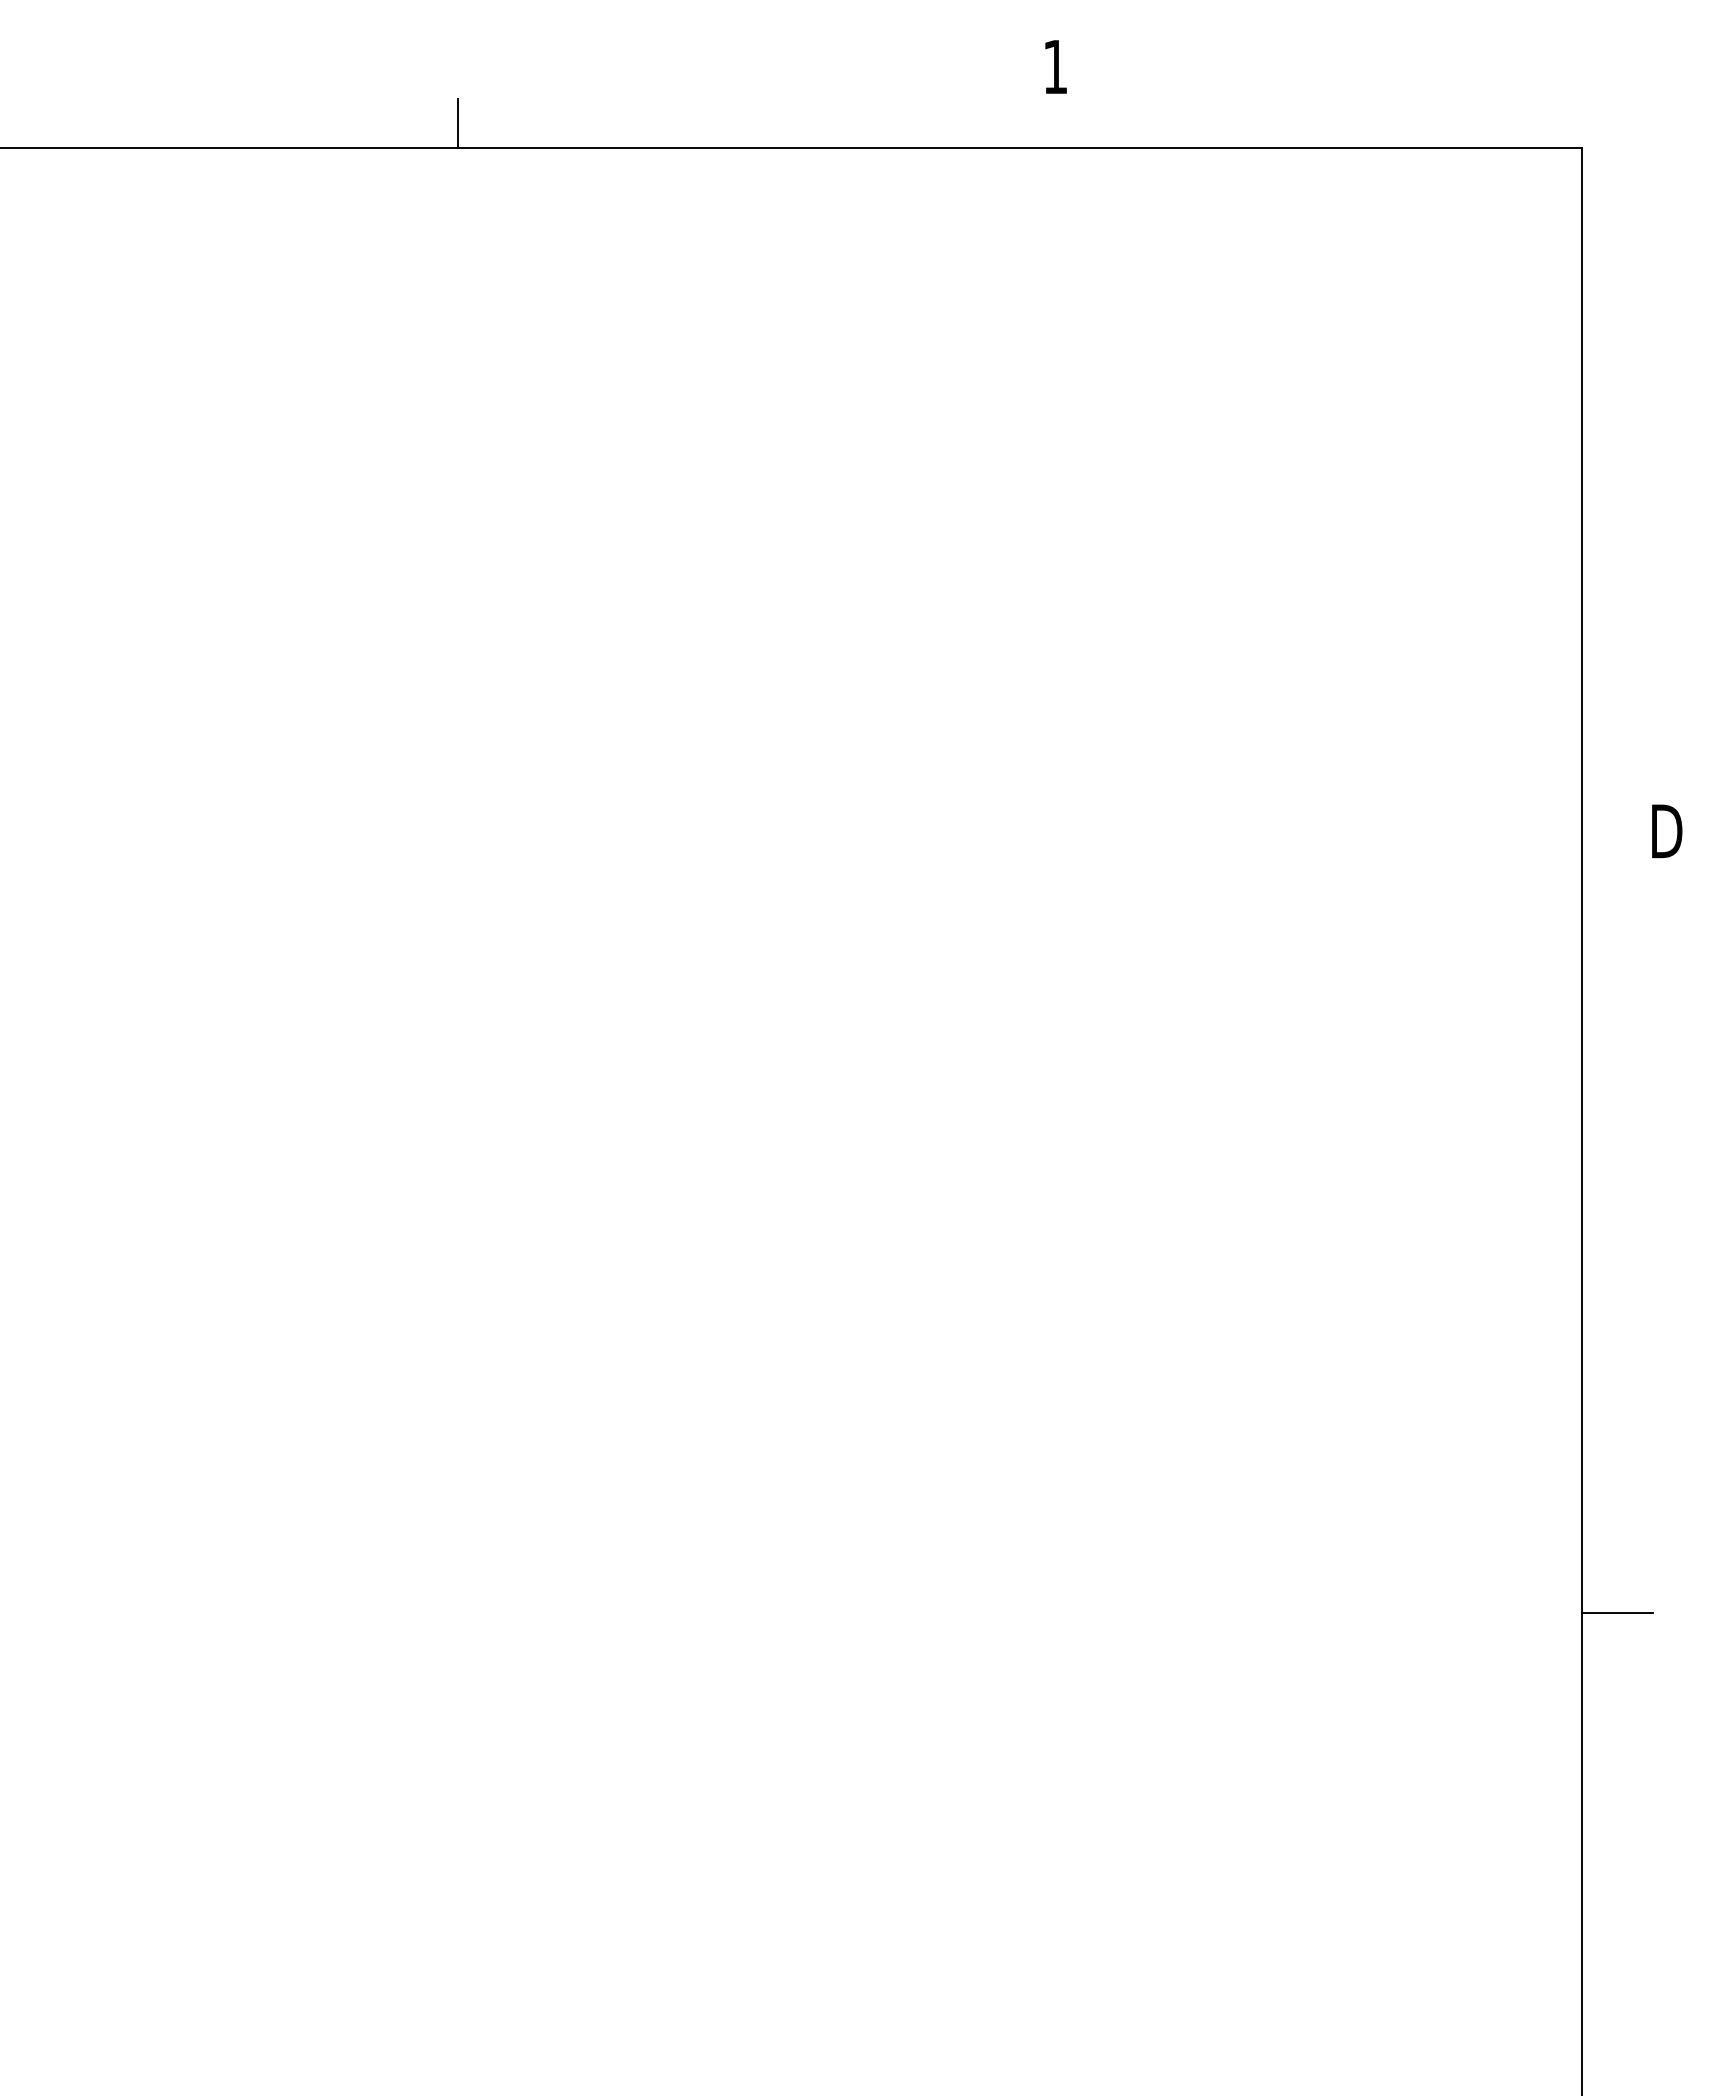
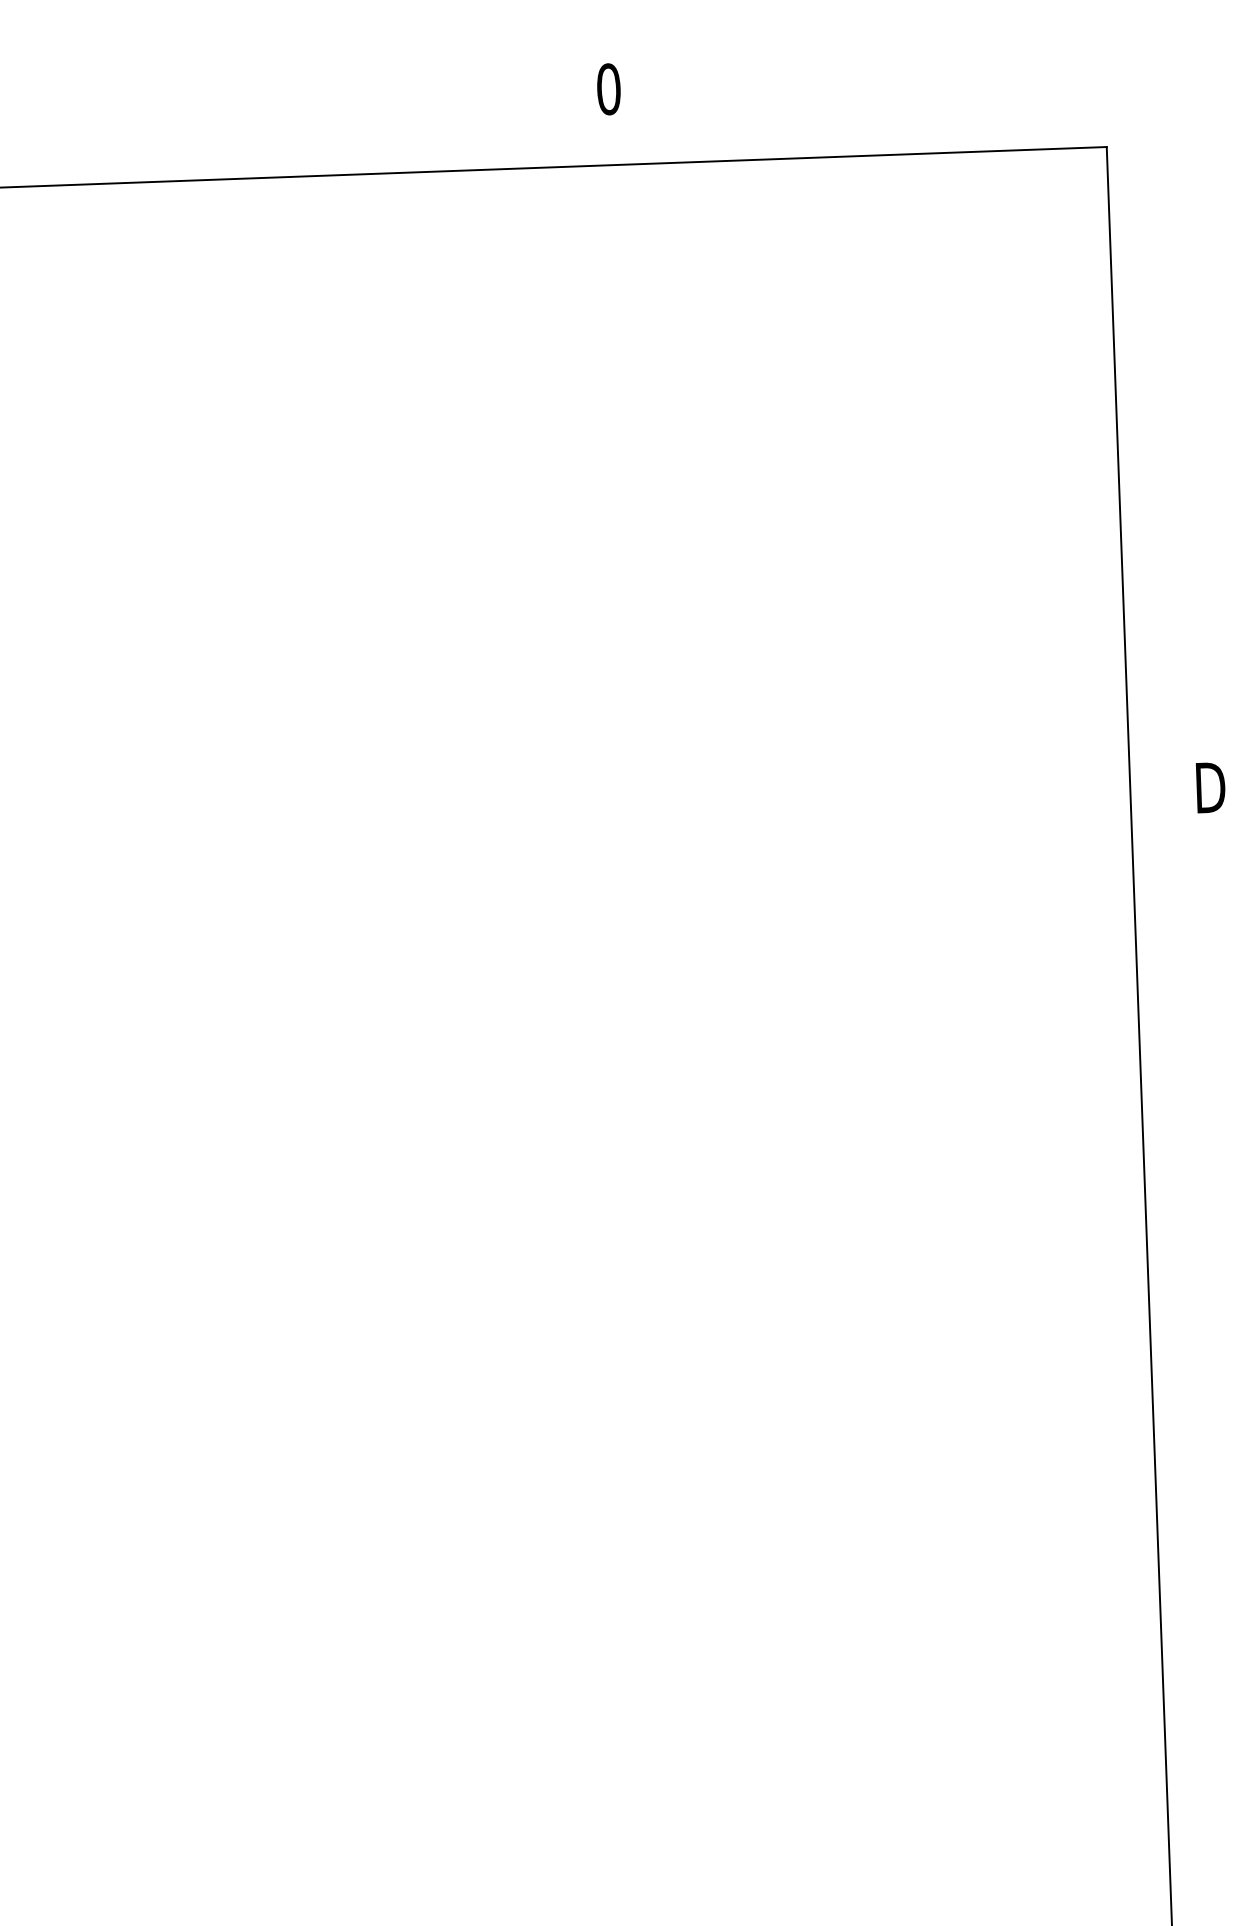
text: (1055, 66) -> (608, 88), 1 -> 0
line: (457, 123) -> (47, 163), removed
line: (1616, 1612) -> (1190, 1524), removed

